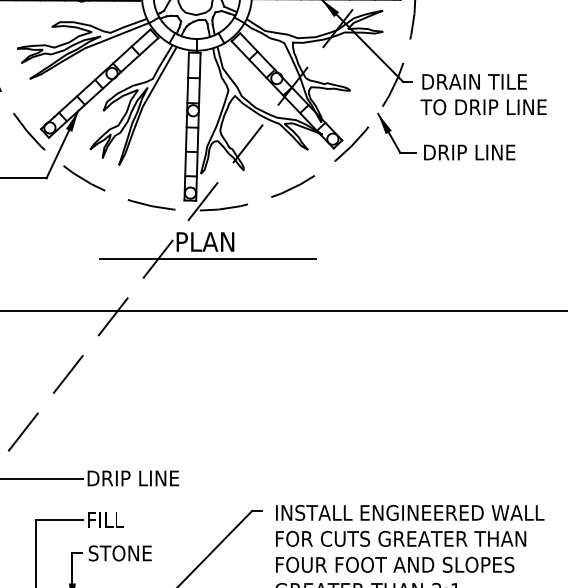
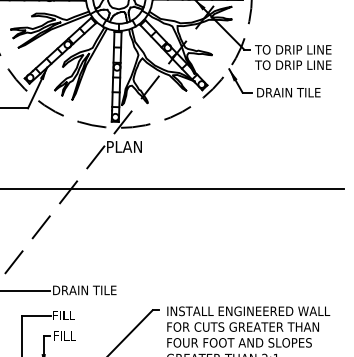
text: (484, 81) -> (293, 49), DRAIN TILE -> TO DRIP LINE
text: (488, 152) -> (296, 92), DRIP LINE -> DRAIN TILE
line: (207, 259) -> (125, 157), removed
text: (152, 478) -> (92, 290), DRIP LINE -> DRAIN TILE
text: (119, 552) -> (72, 335), STONE -> FILL

